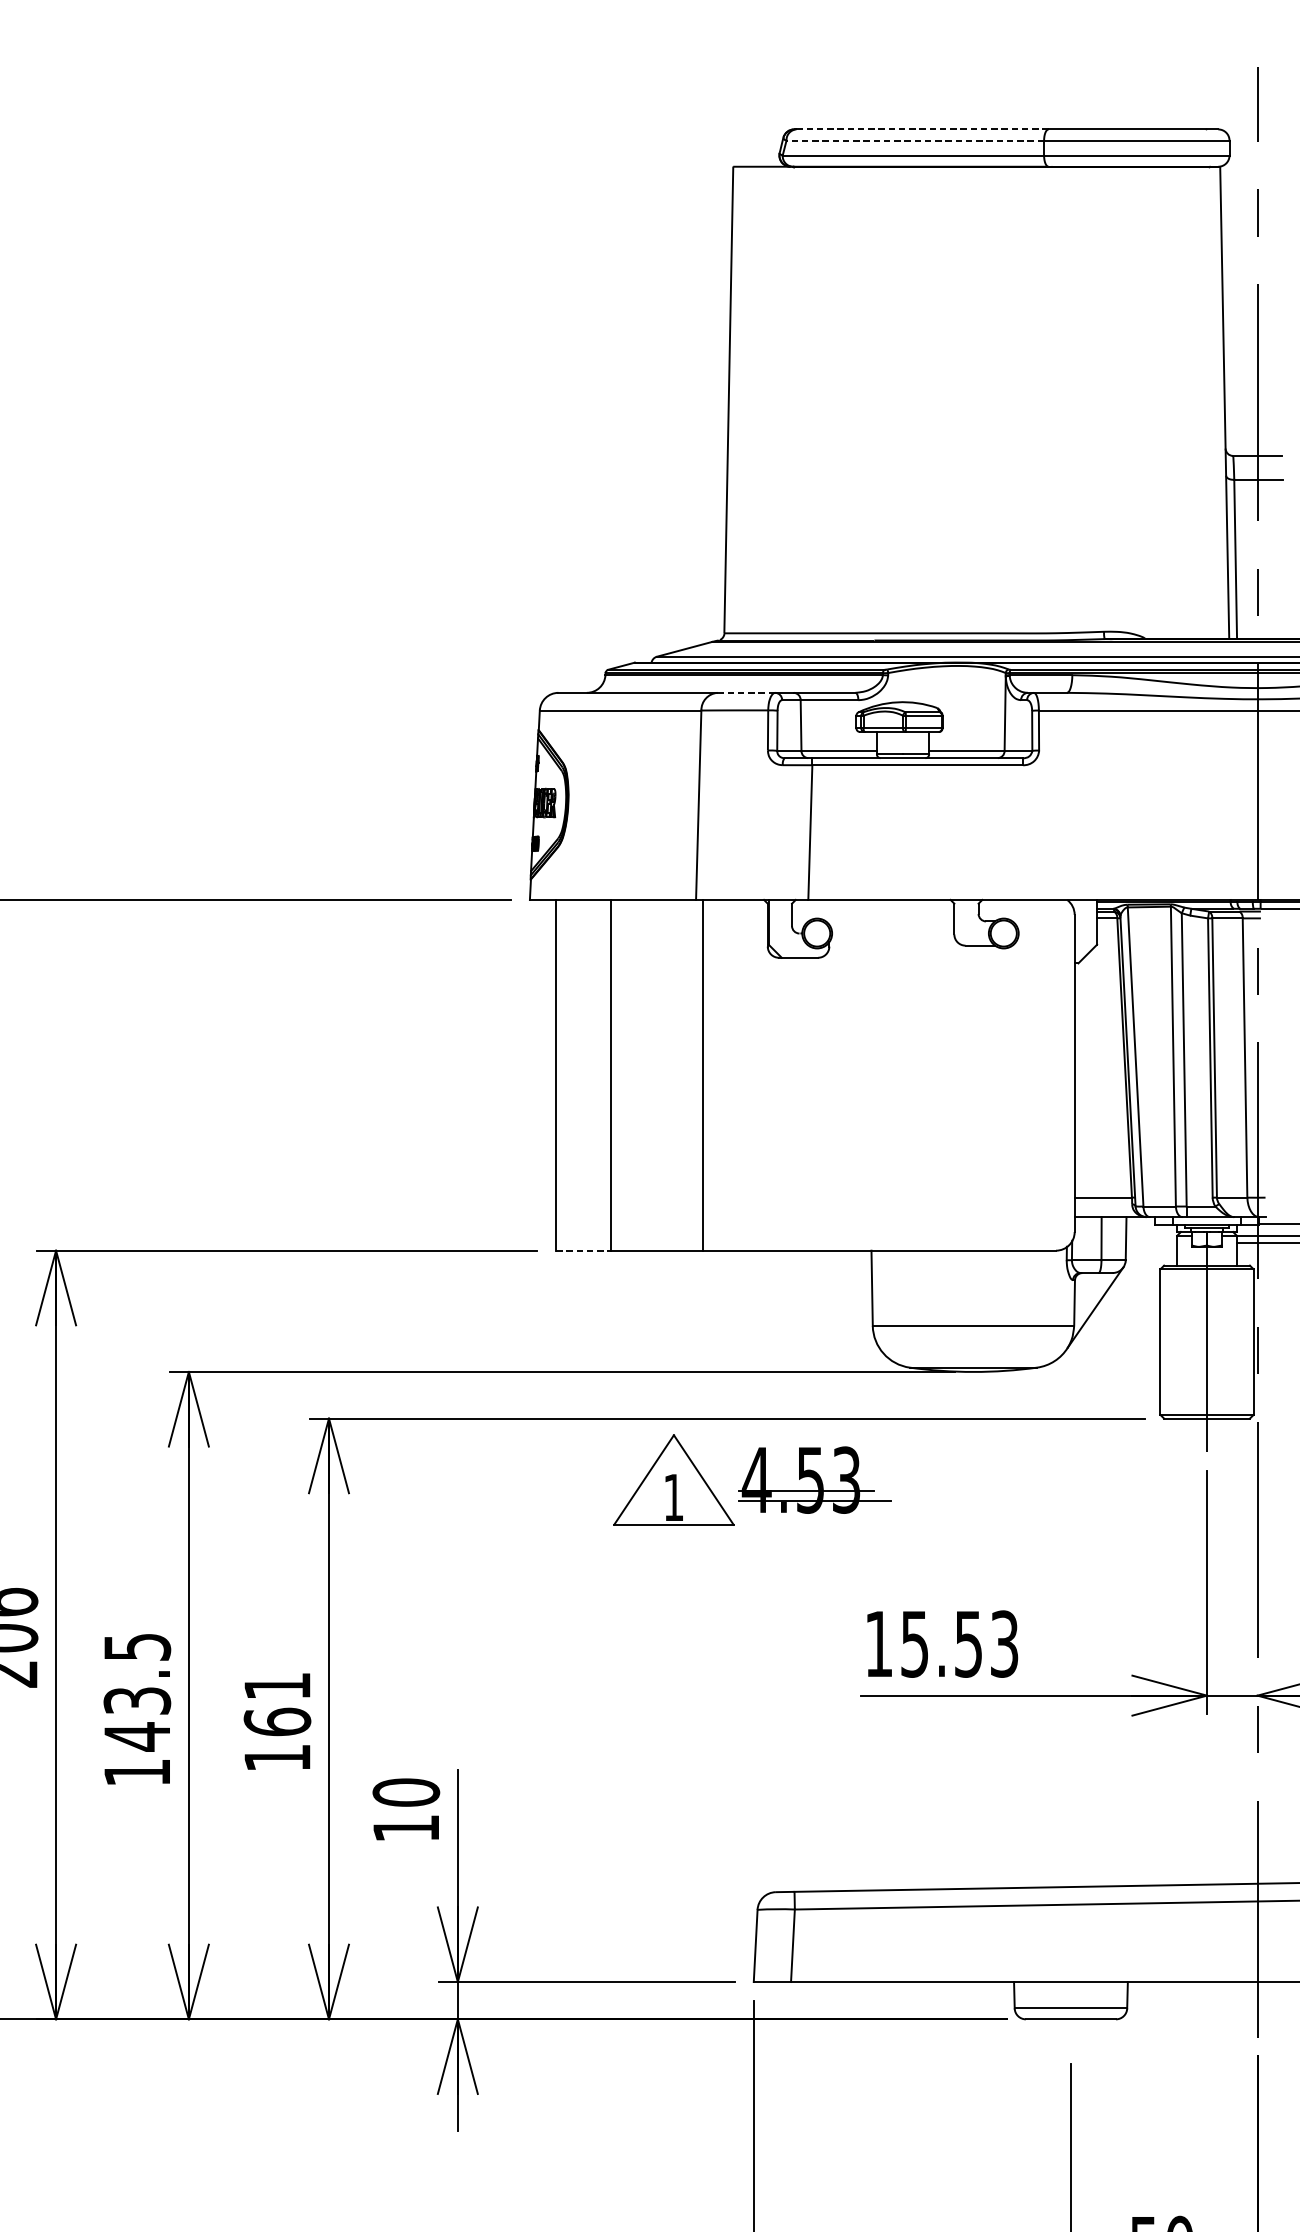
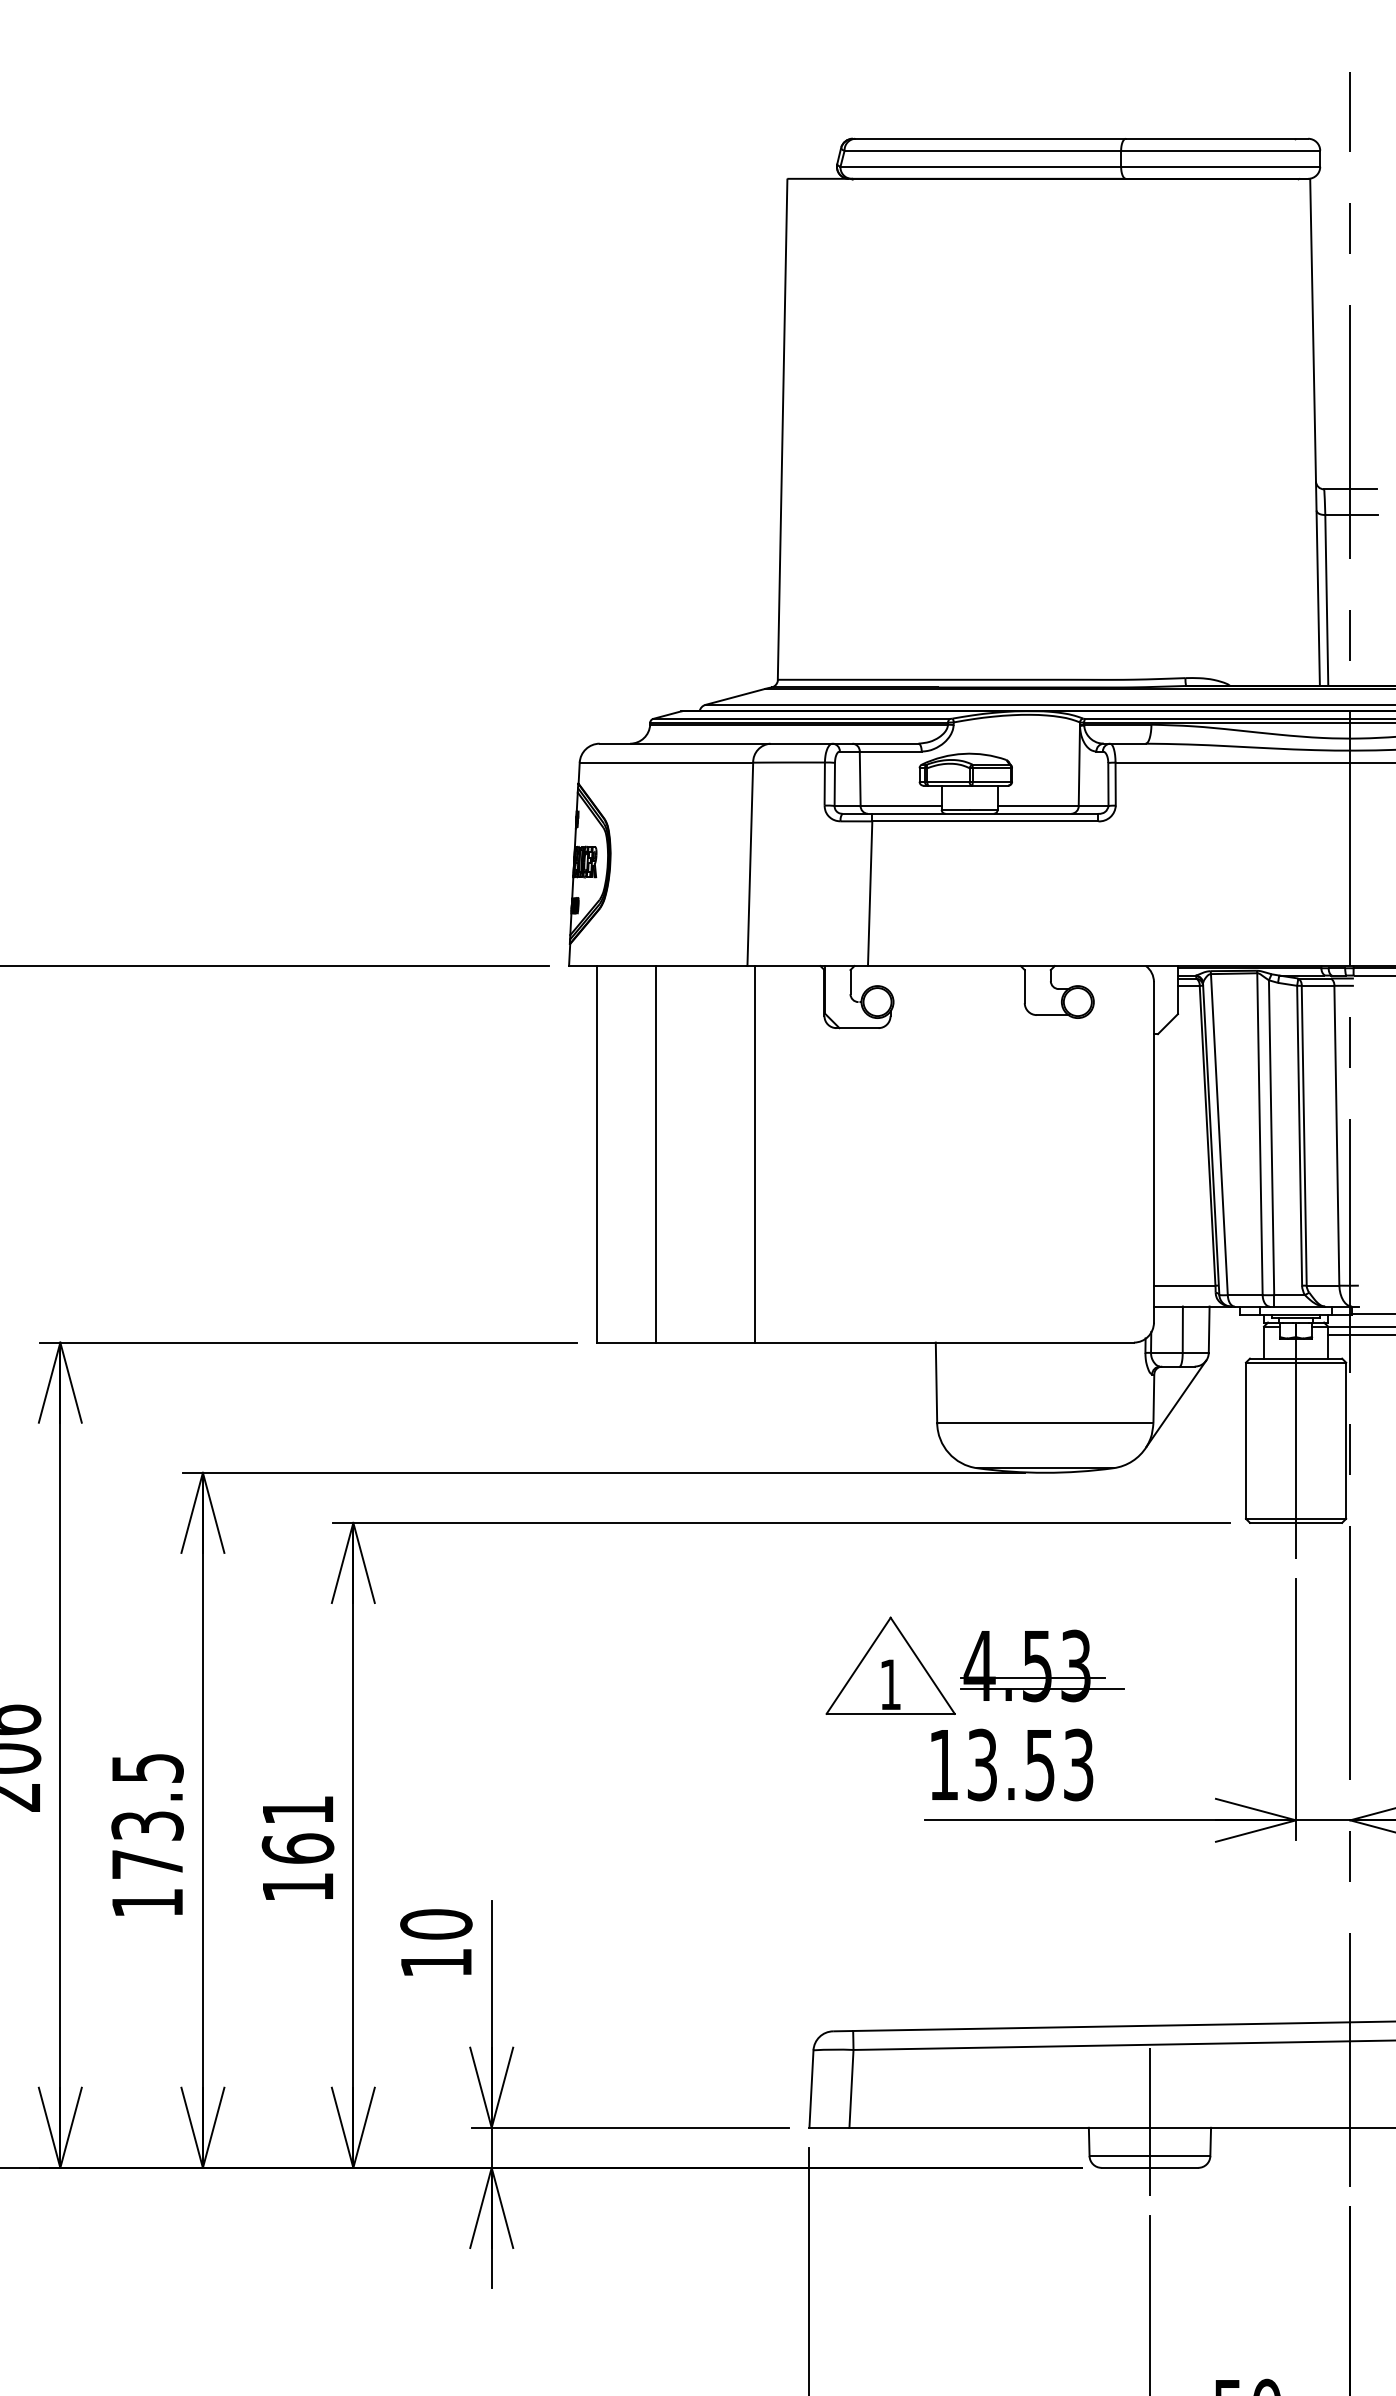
line: (923, 129) -> (991, 138), dashed -> solid
line: (914, 140) -> (982, 150), dashed -> solid
line: (747, 692) -> (802, 743), dashed -> solid
line: (584, 1250) -> (627, 1342), dashed -> solid
part: (751, 1479) -> (974, 1665), moved
text: (914, 1643) -> (982, 1764), 15.53 -> 13.53
text: (137, 1736) -> (147, 1864), 143.5 -> 173.5
line: (1070, 1976) -> (1149, 2121), added

